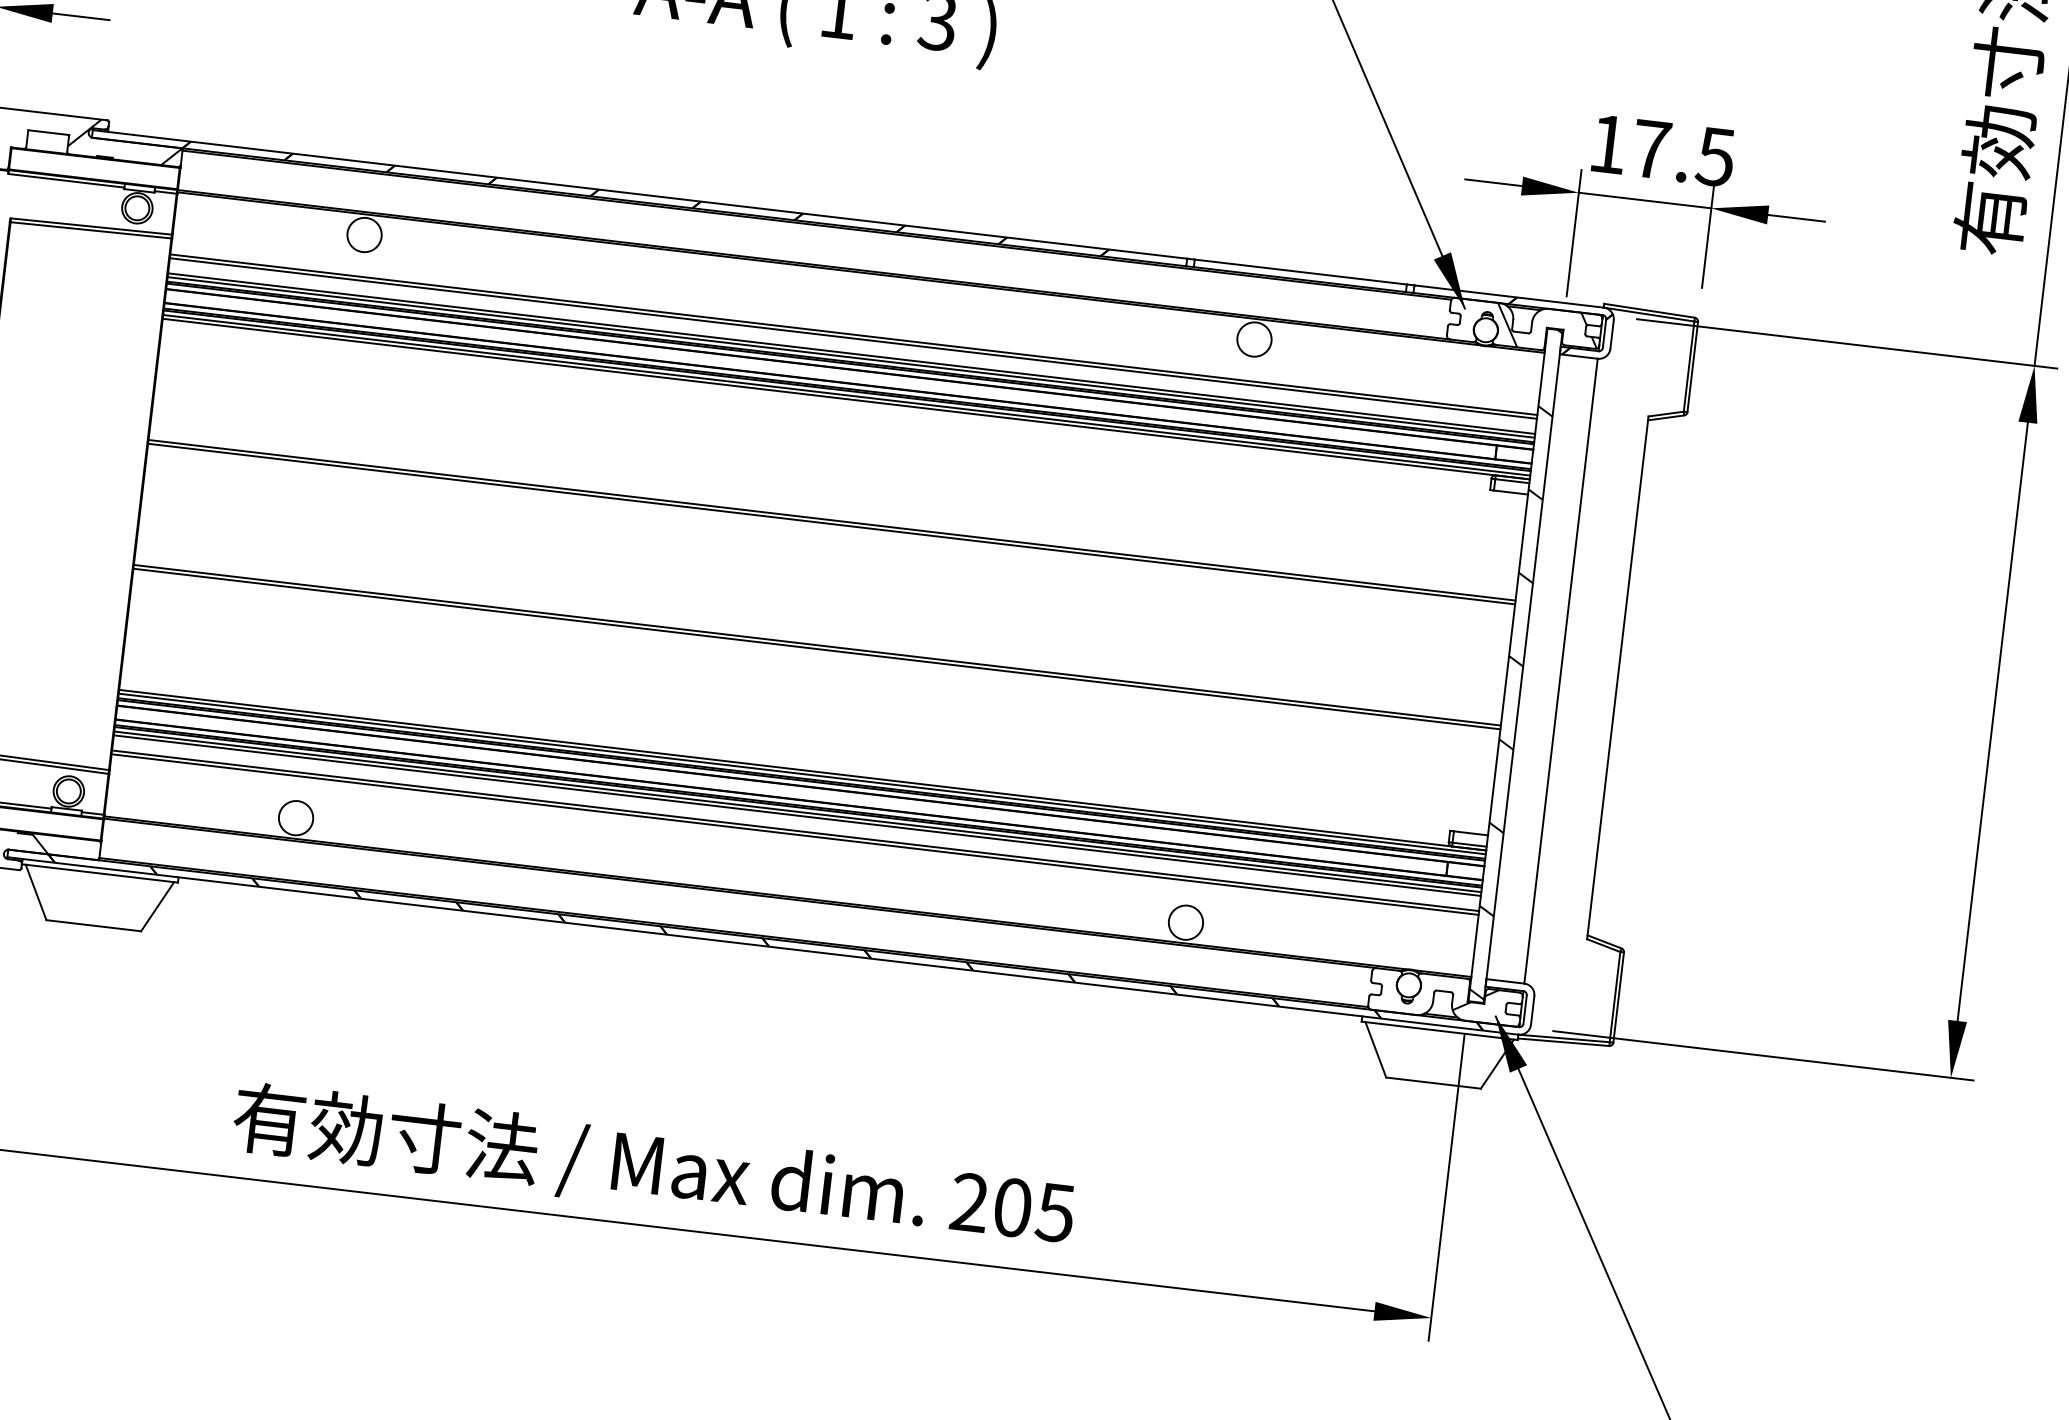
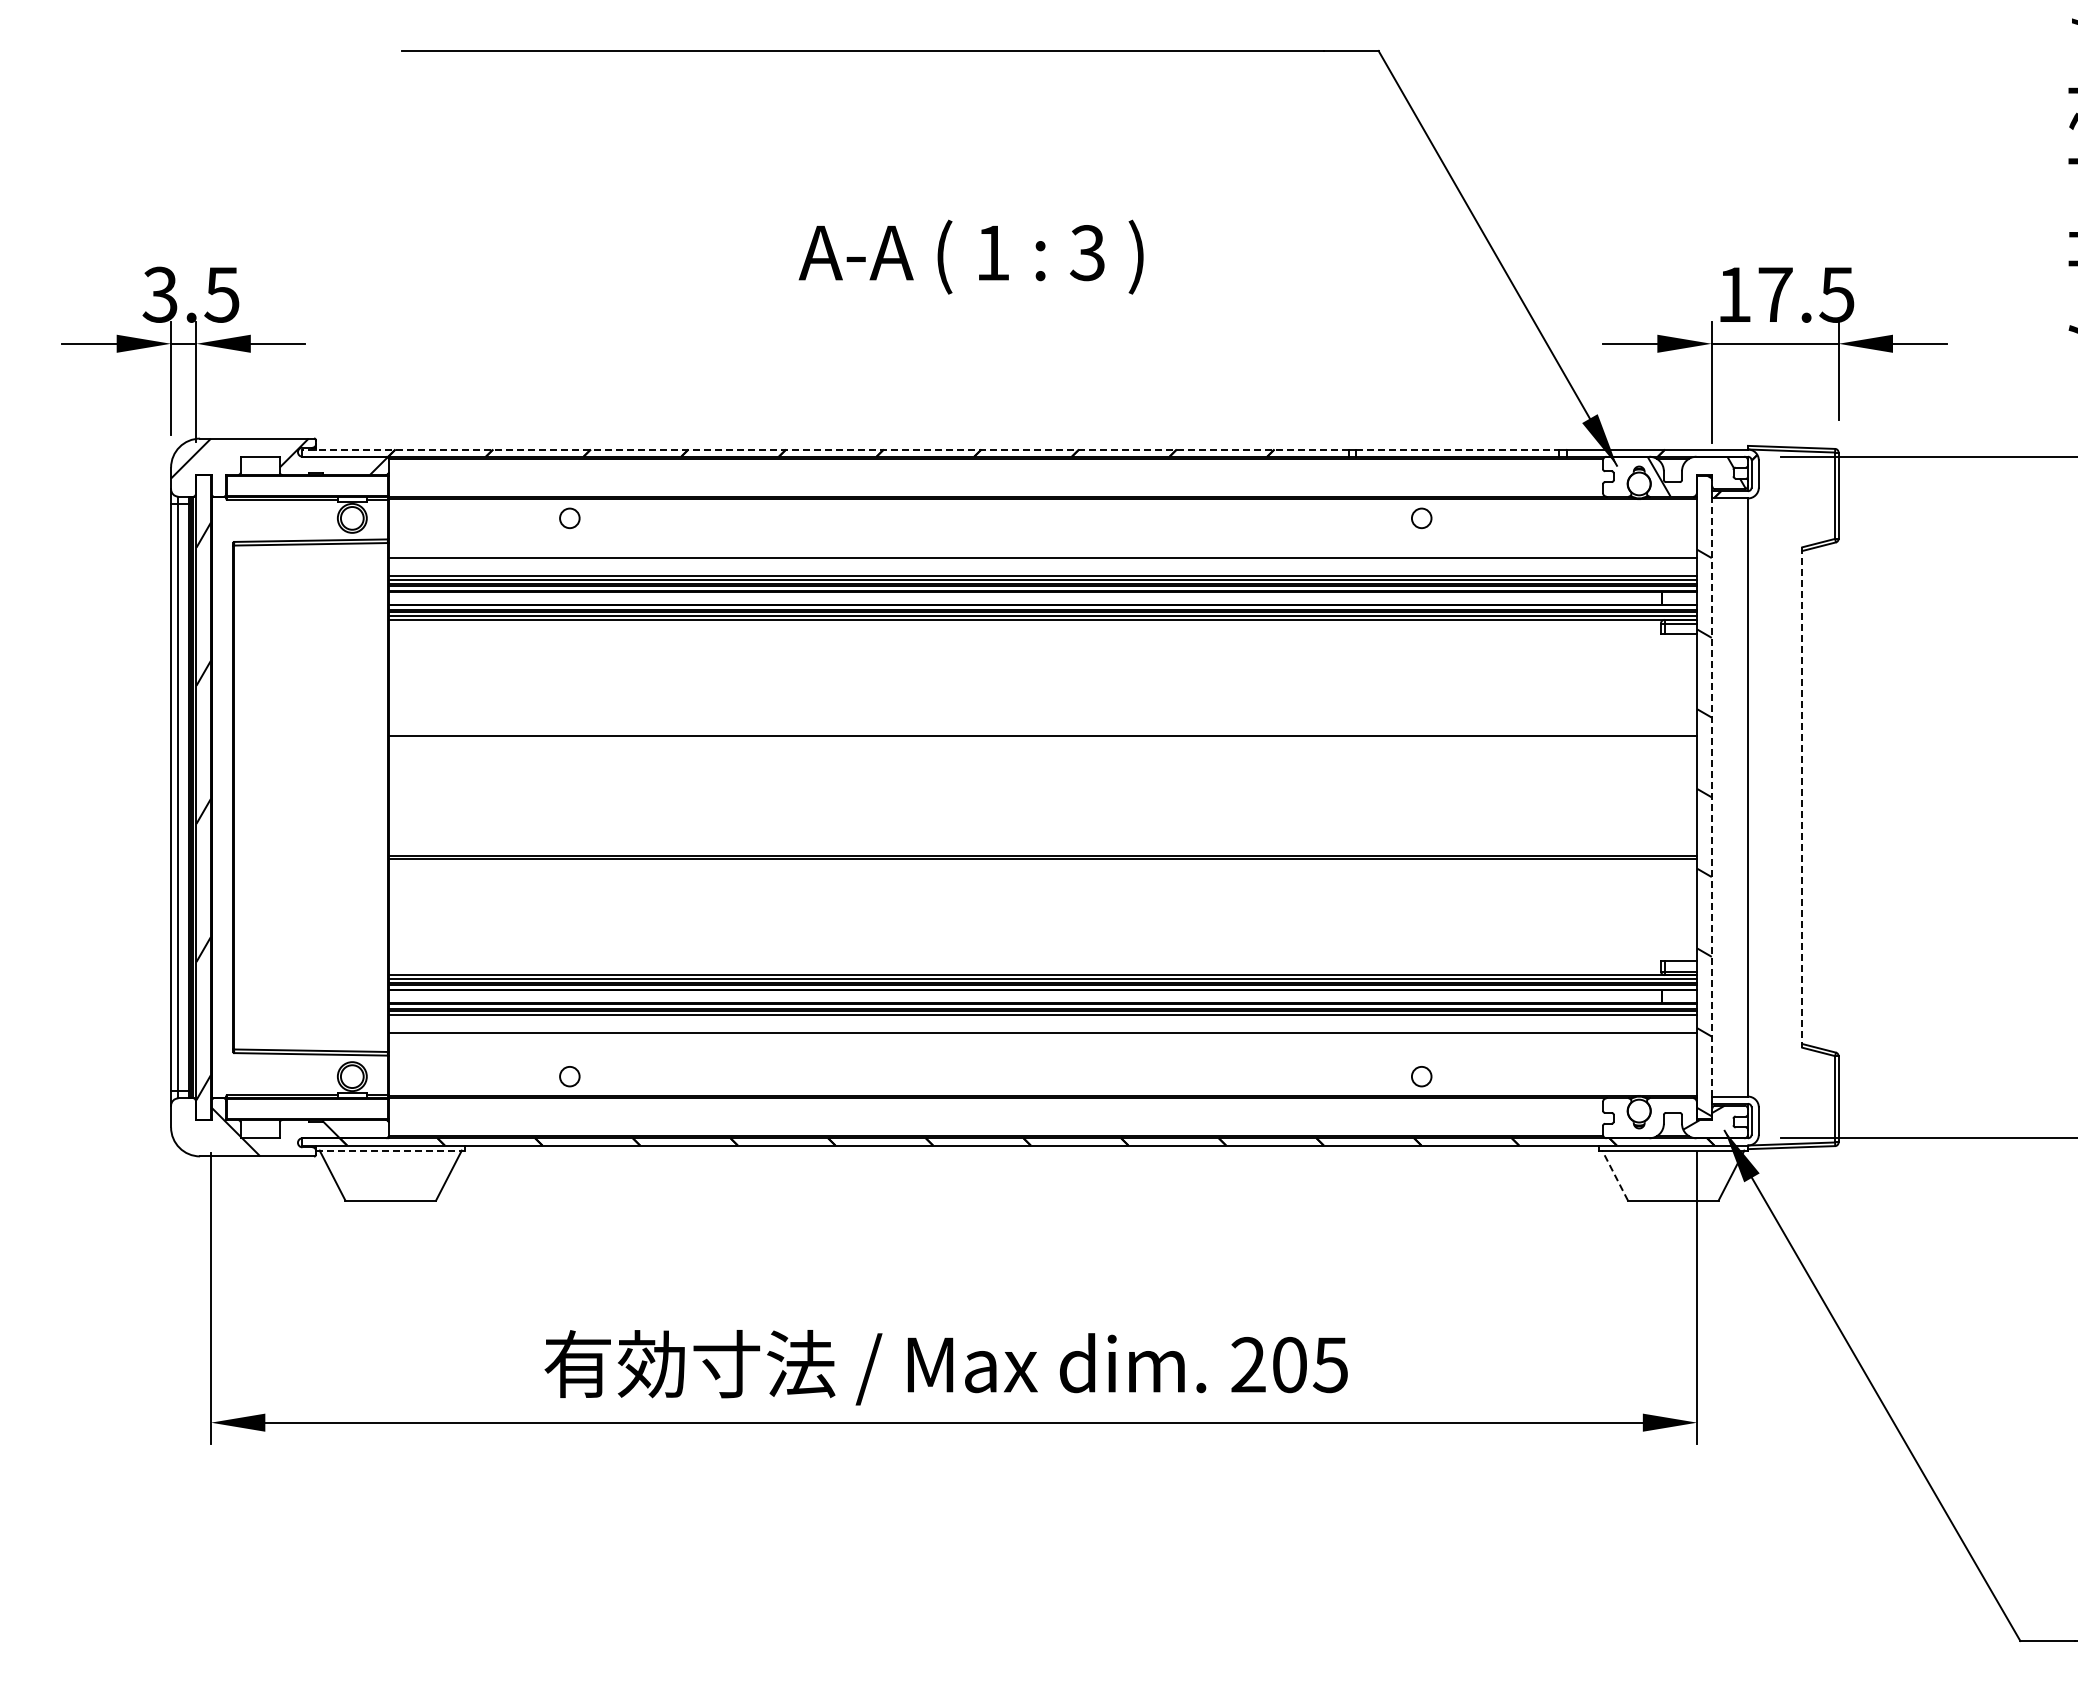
line: (640, 194) -> (825, 449), solid -> dashed
circle: (364, 235) -> (569, 518), size x0.6
line: (1300, 271) -> (1457, 449), solid -> dashed
line: (853, 338) -> (1042, 561), removed
circle: (1254, 339) -> (1421, 518), size x0.6
line: (831, 523) -> (1042, 739), removed
line: (1522, 666) -> (1711, 797), solid -> dashed
line: (1617, 678) -> (1802, 798), solid -> dashed
line: (796, 815) -> (1042, 1018), removed
circle: (295, 817) -> (569, 1076), size x0.6
line: (794, 834) -> (1042, 1036), removed
line: (99, 873) -> (390, 1150), solid -> dashed
circle: (1185, 922) -> (1421, 1076), size x0.6
line: (1375, 1049) -> (1614, 1175), solid -> dashed

